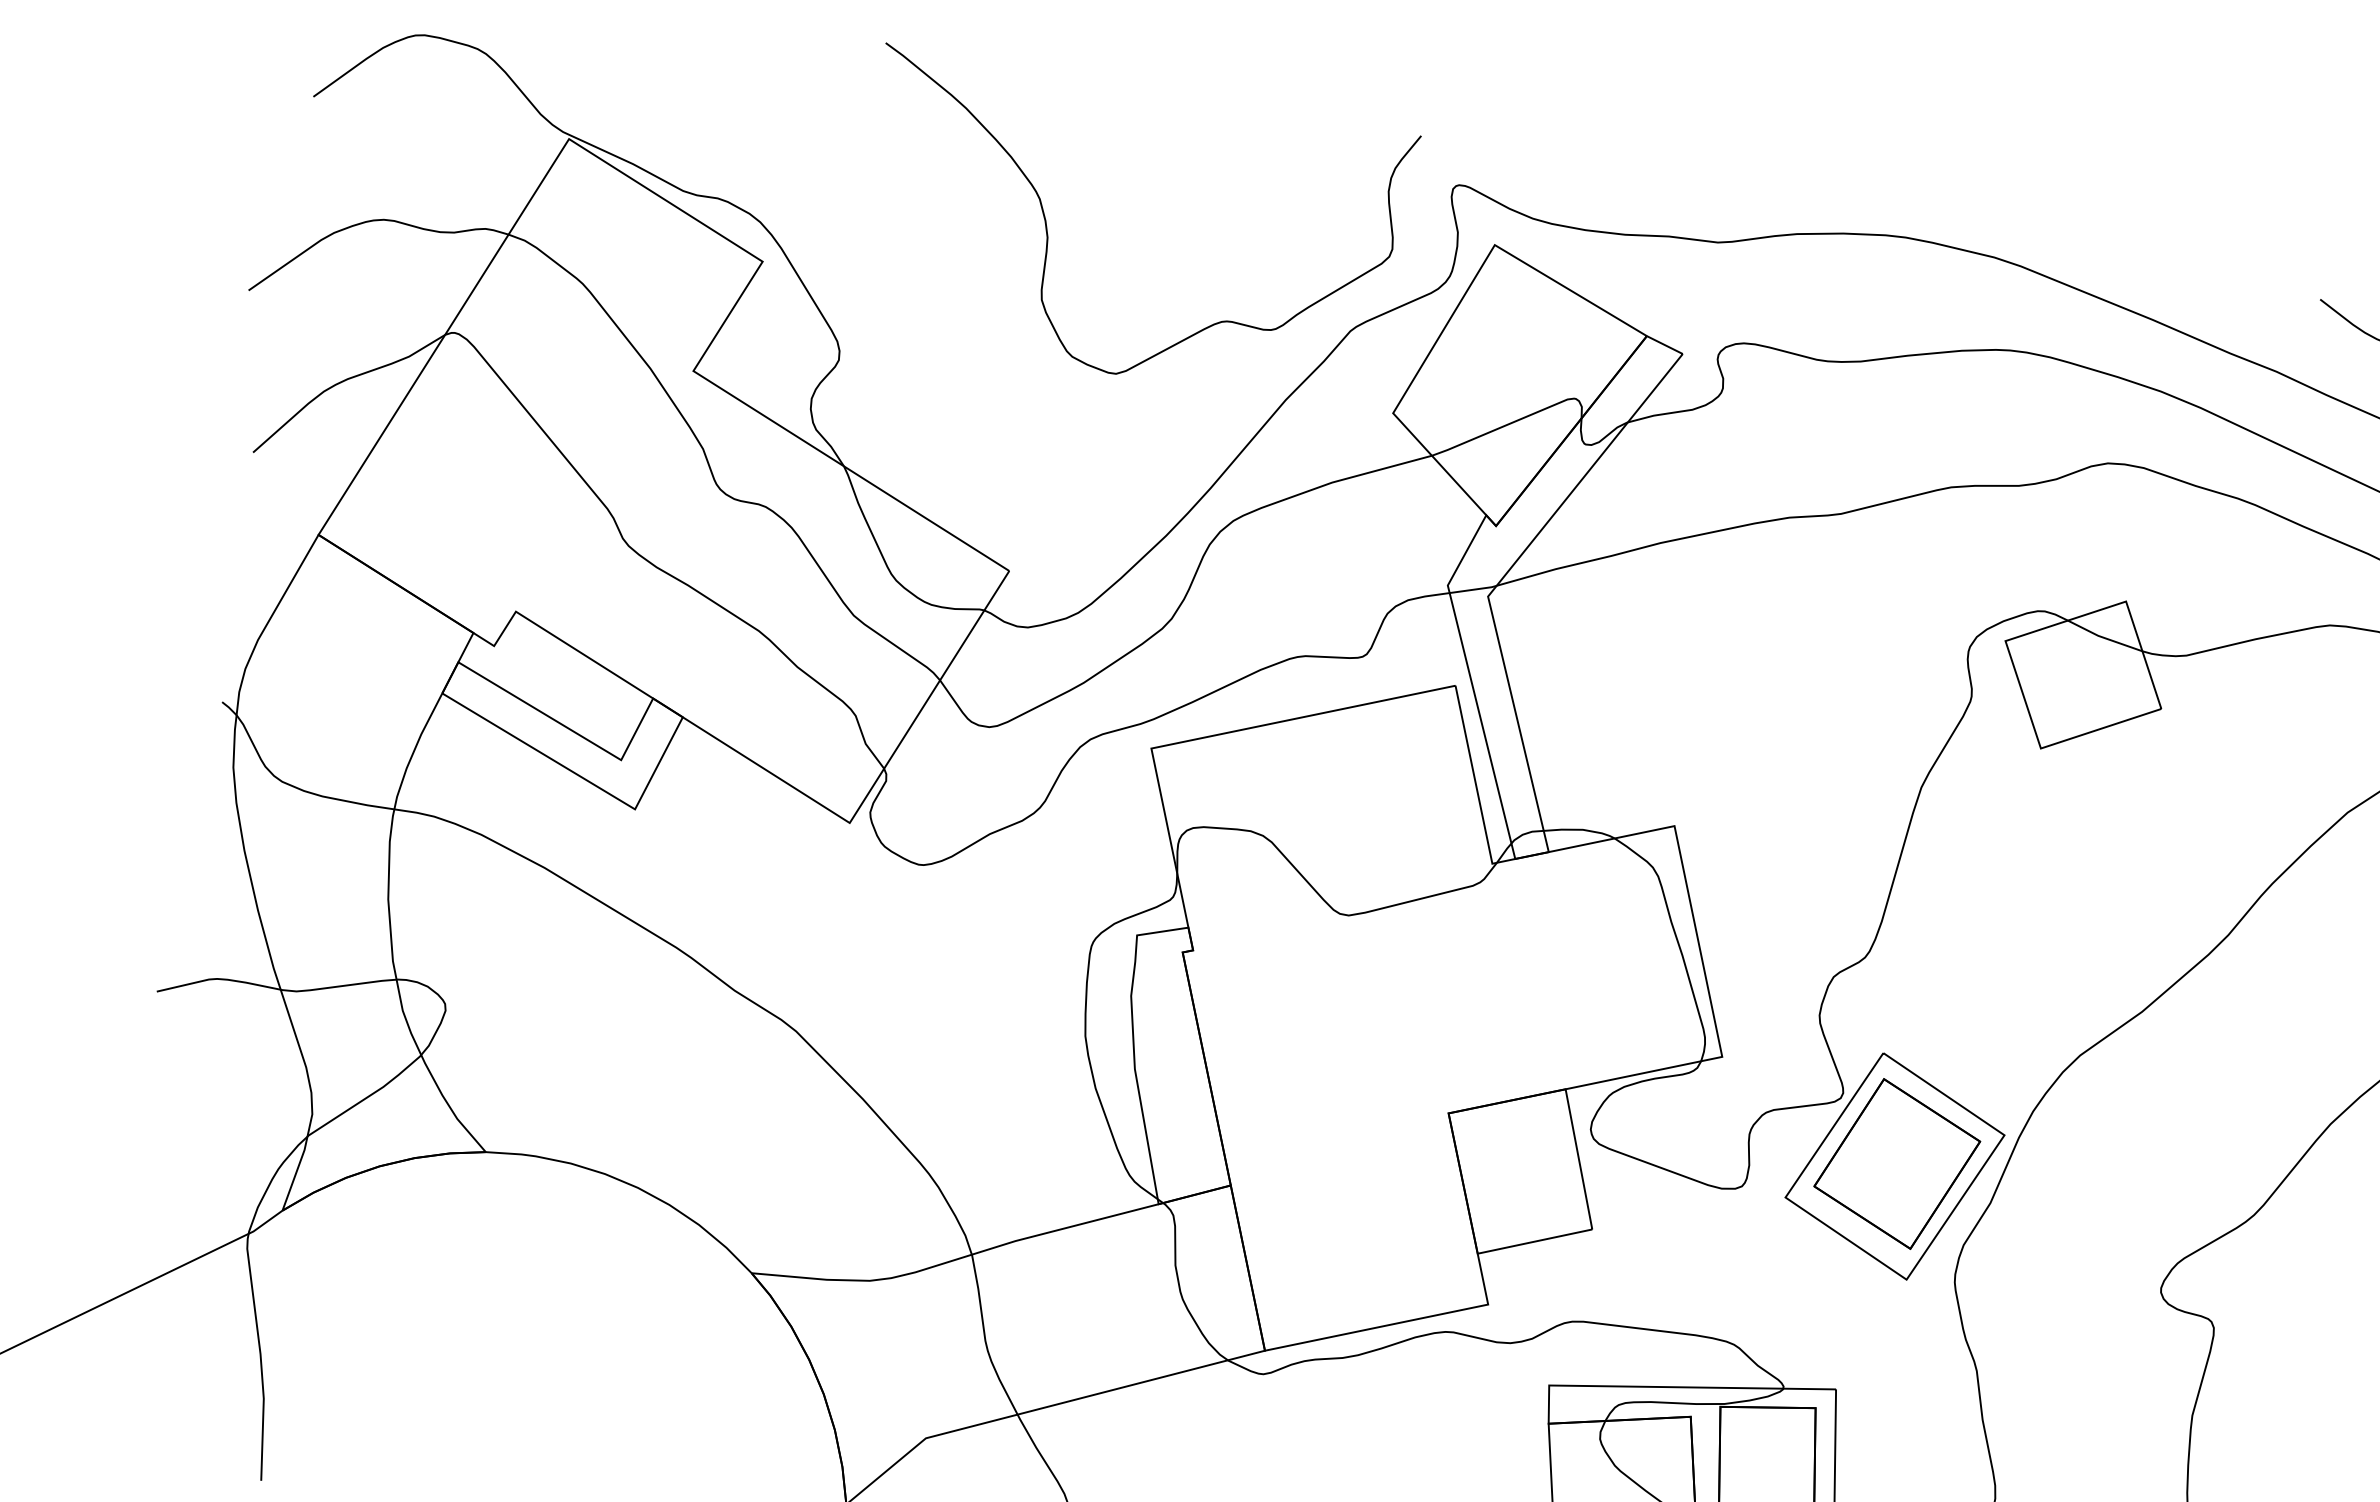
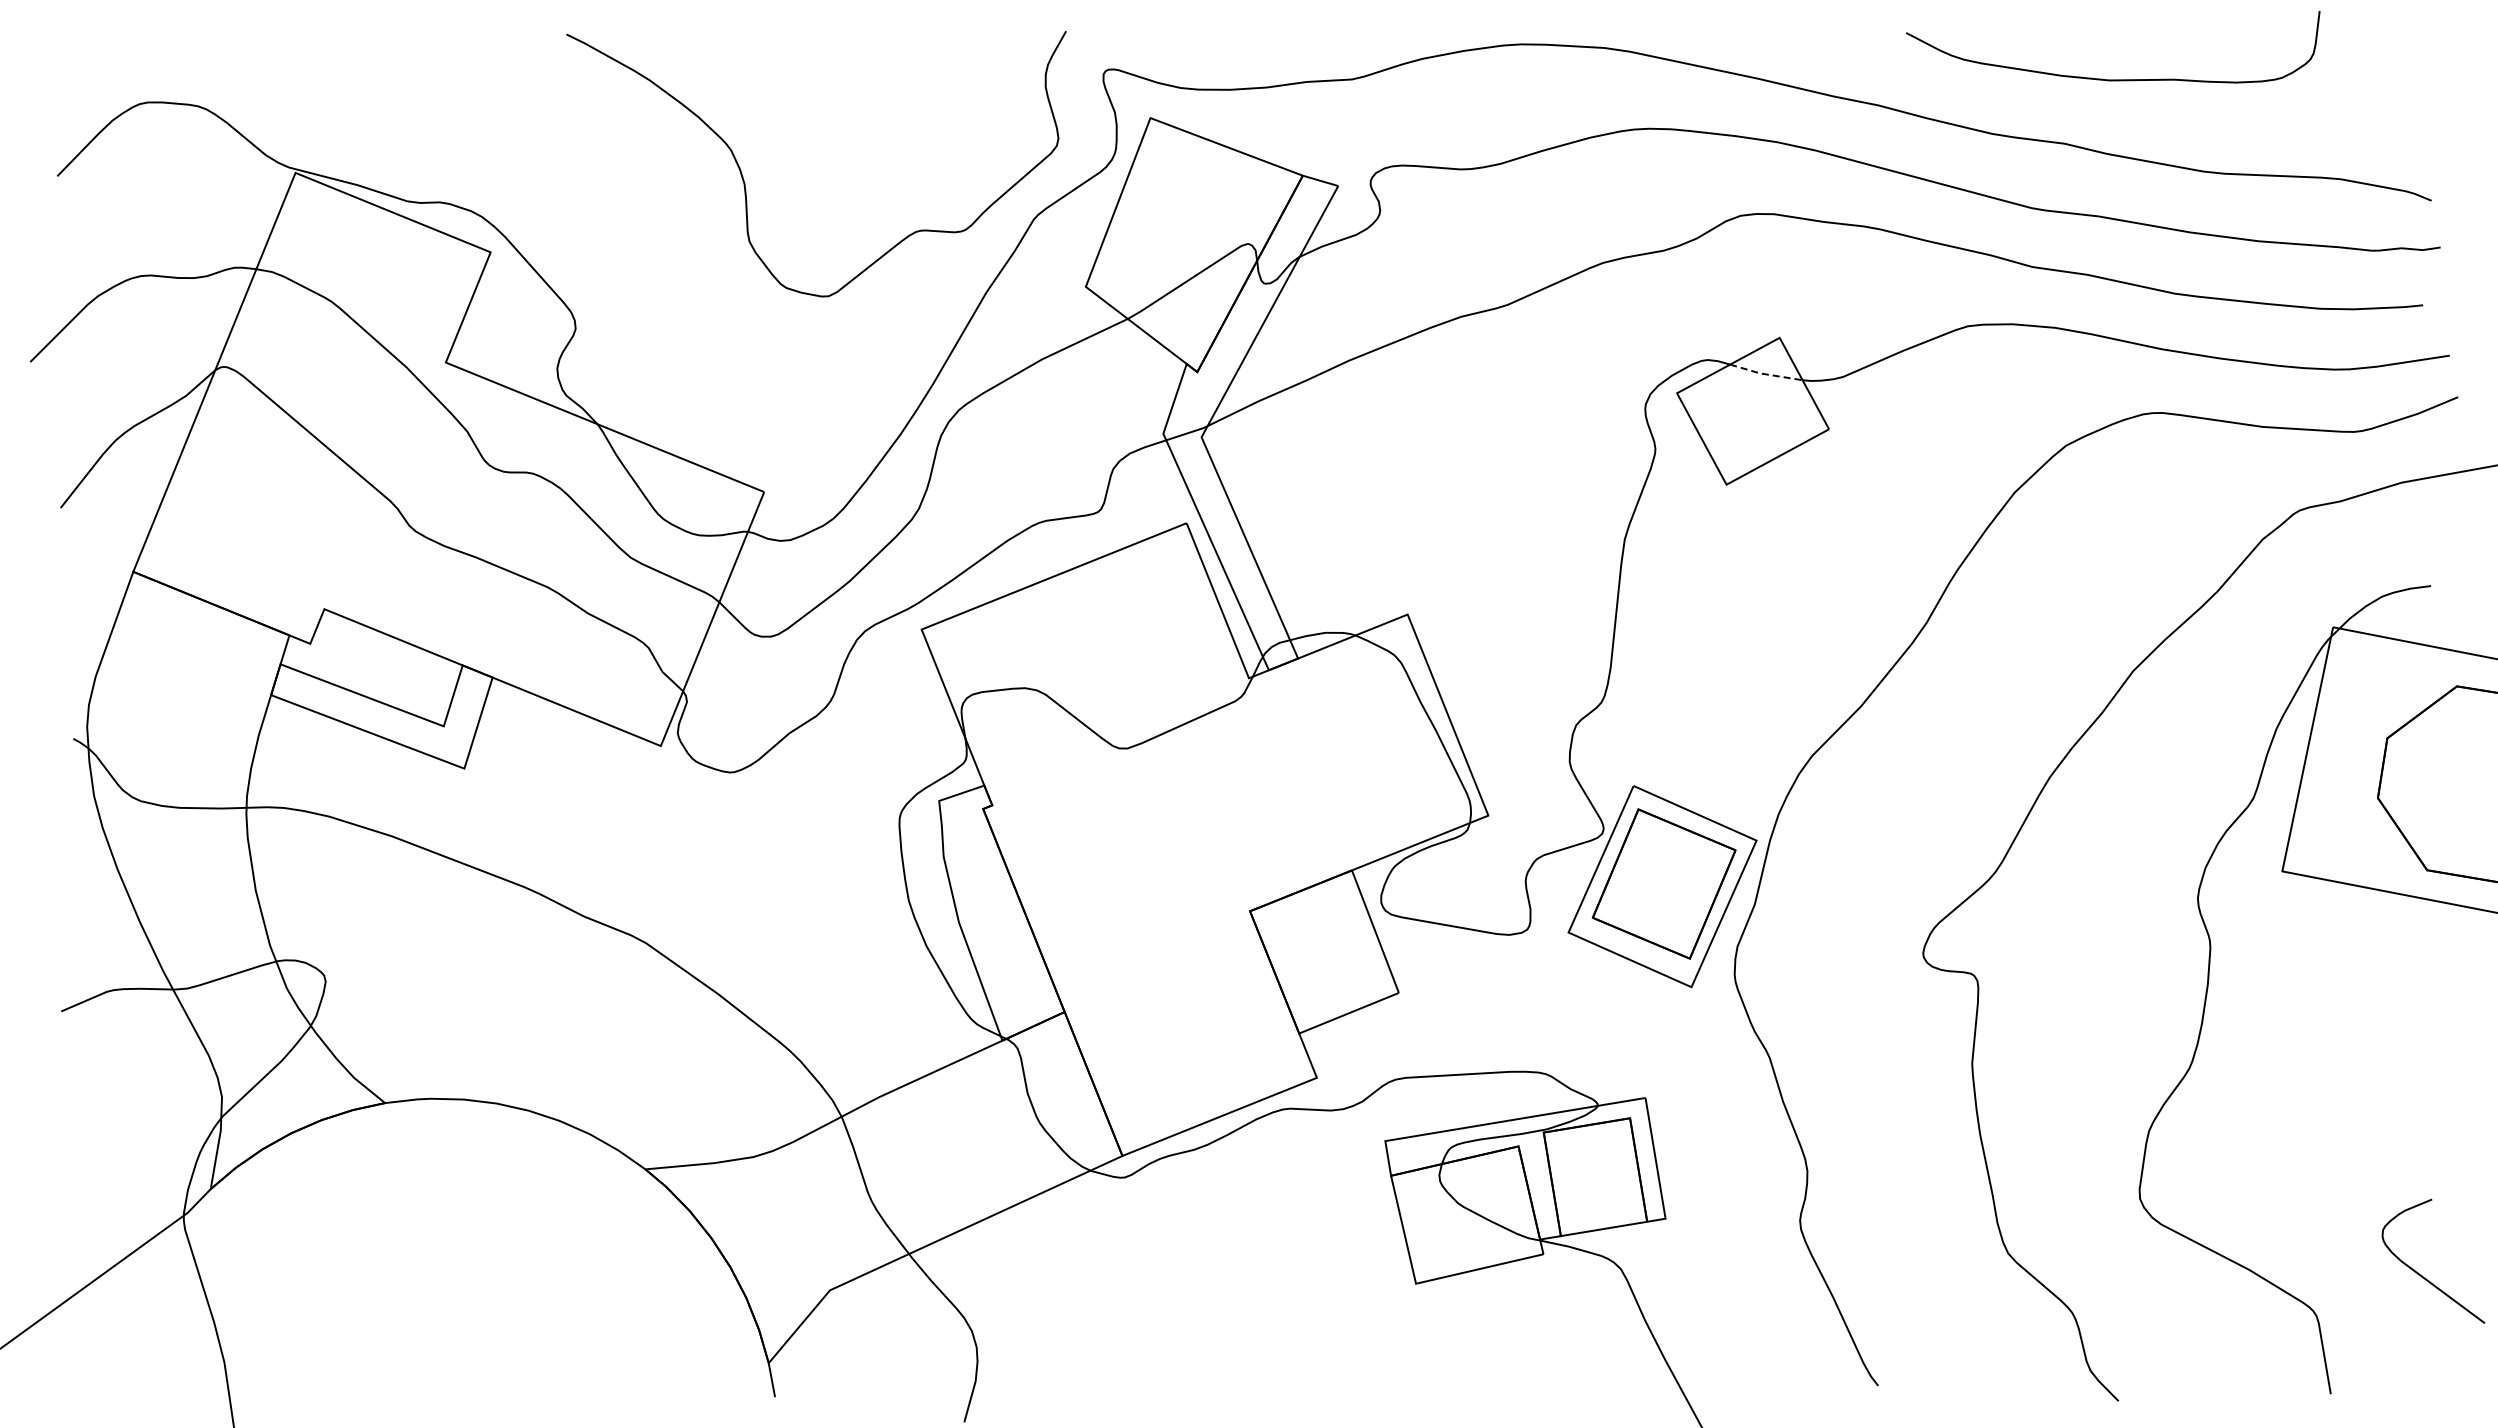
line: (2103, 638) -> (1765, 374), solid -> dashed

